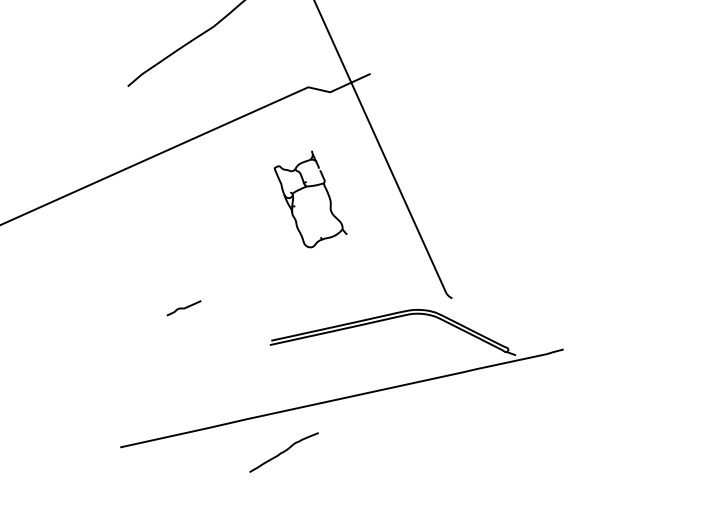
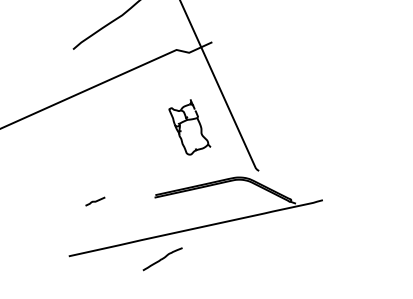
part: (309, 199) -> (189, 127), moved
line: (184, 308) -> (95, 201), moved

